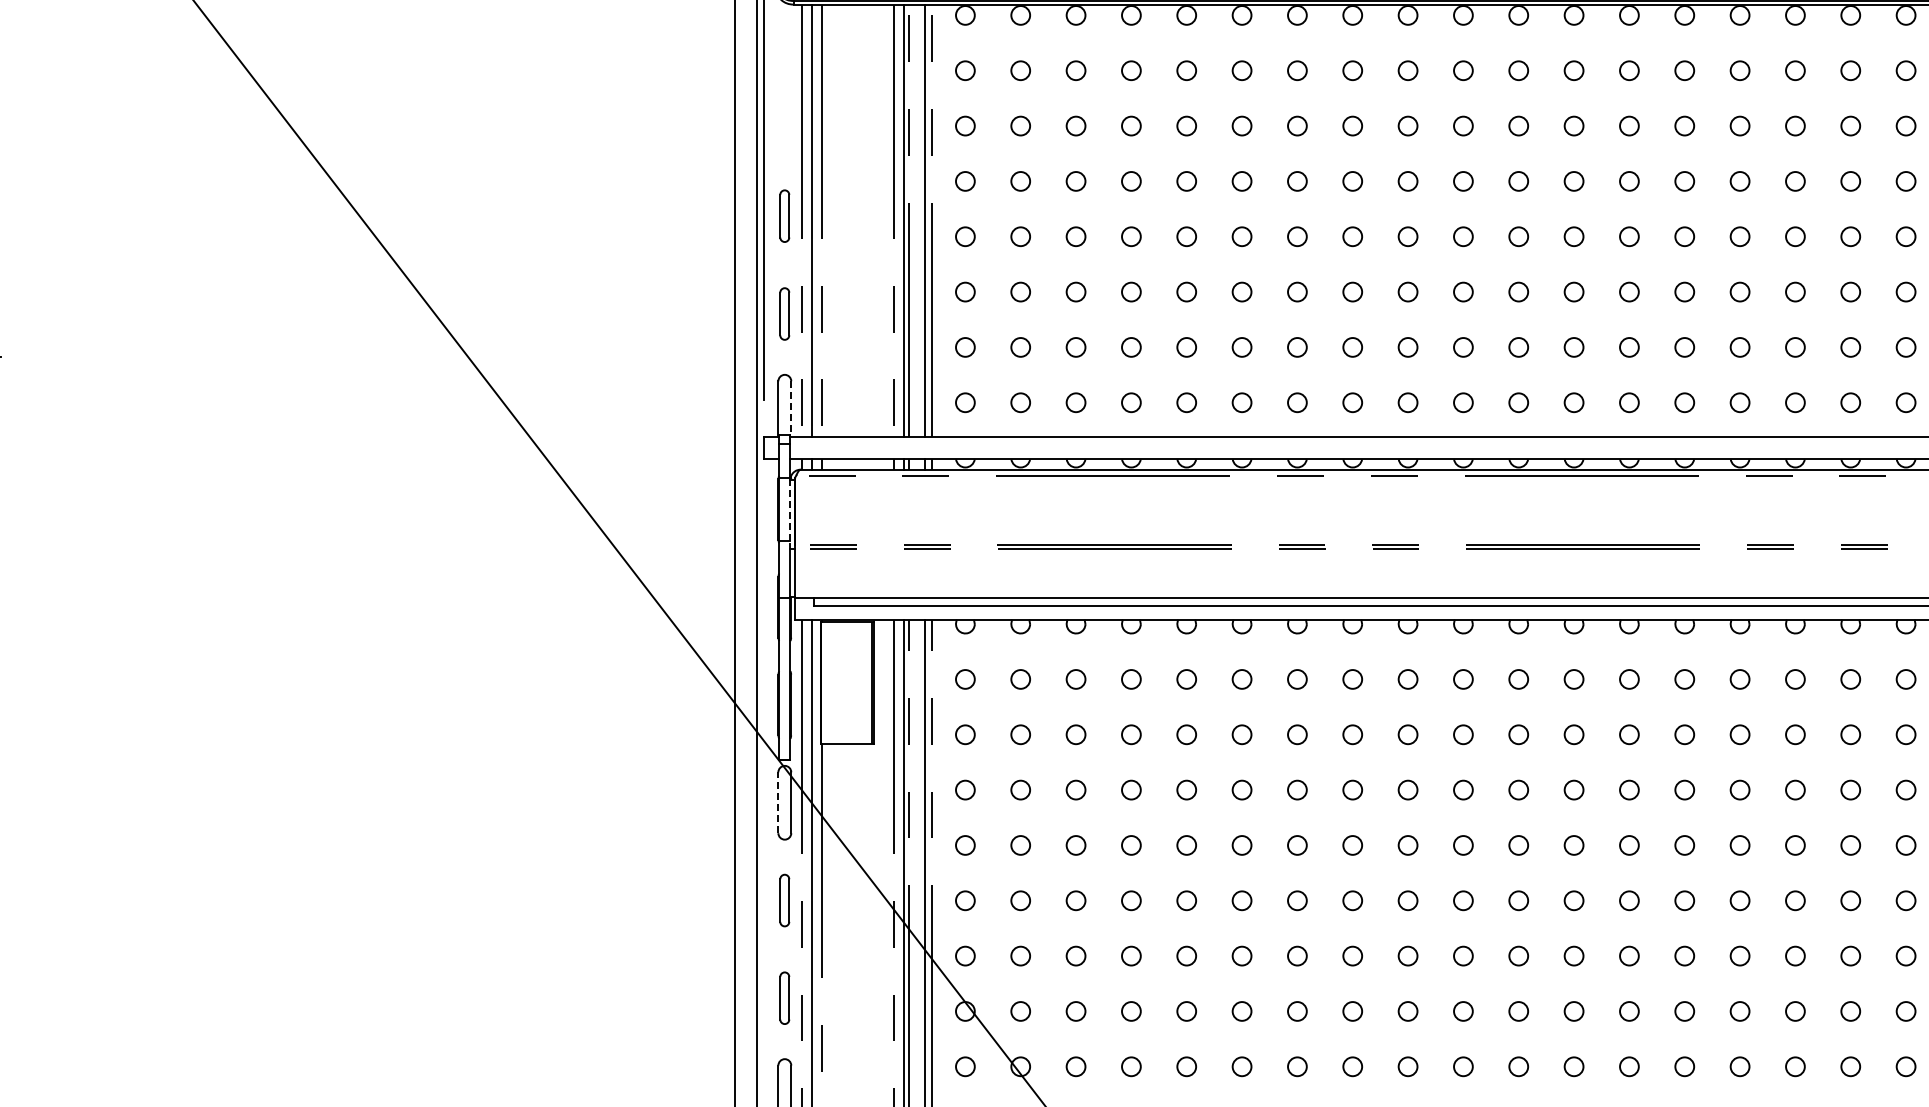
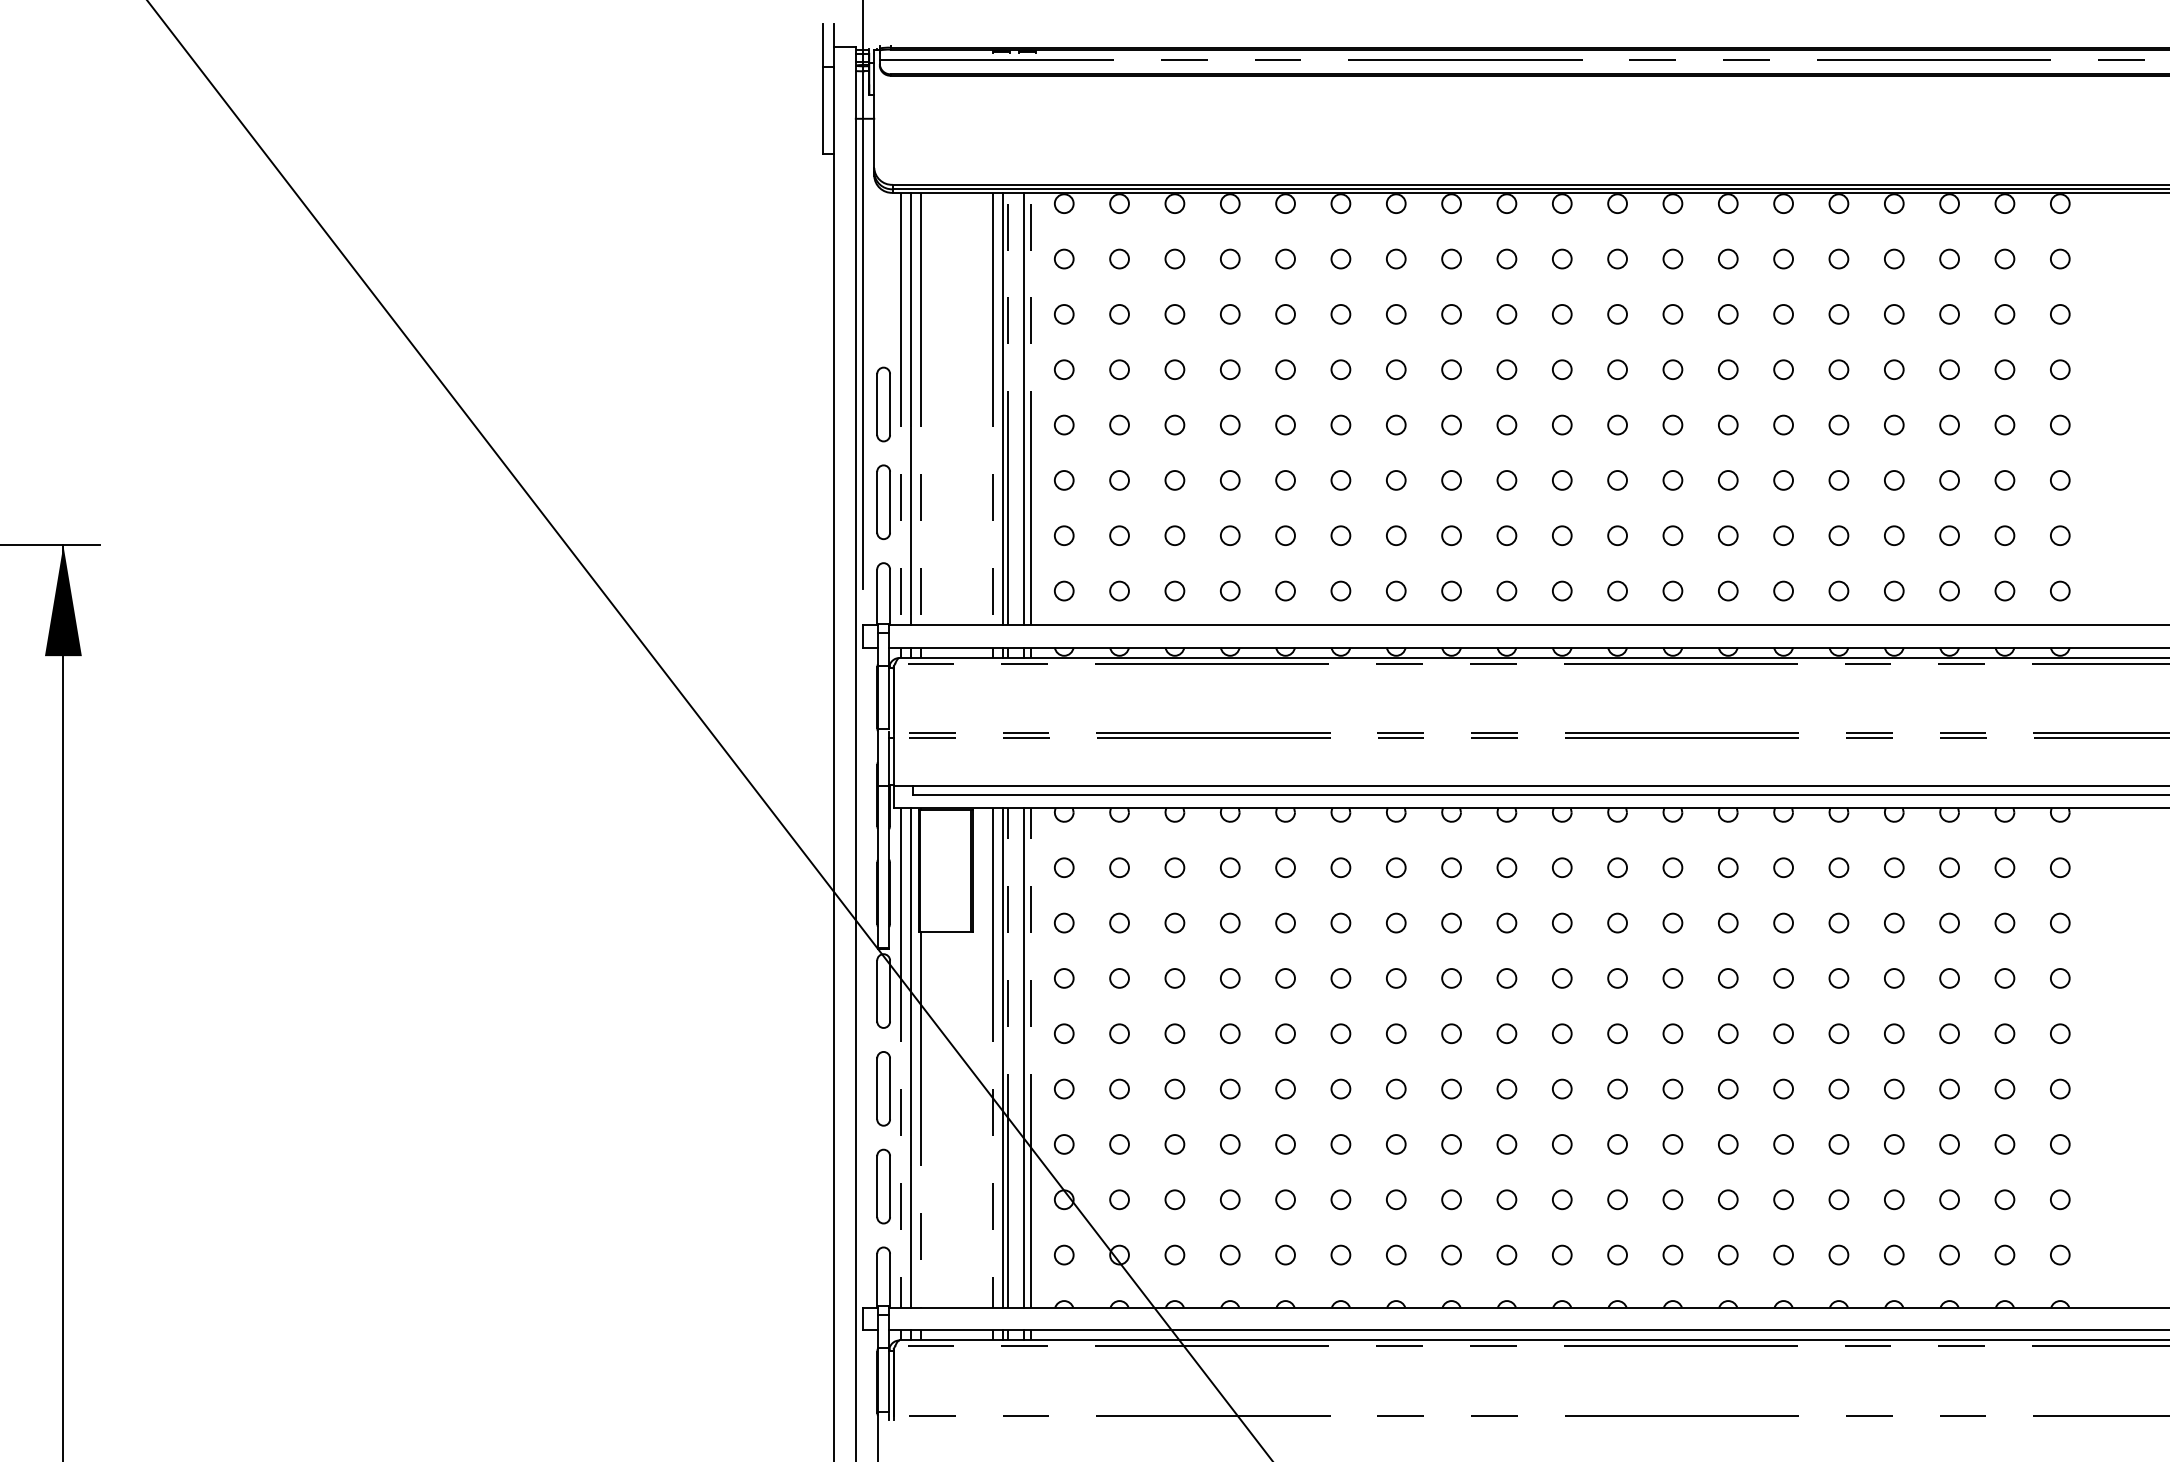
part: (784, 216) -> (883, 404), size x1.43
part: (784, 314) -> (883, 502), size x1.43
line: (791, 409) -> (890, 597), dashed -> solid
line: (790, 509) -> (889, 697), dashed -> solid
line: (778, 802) -> (877, 990), dashed -> solid
part: (784, 900) -> (883, 1088), size x1.43
part: (784, 998) -> (883, 1186), size x1.43

